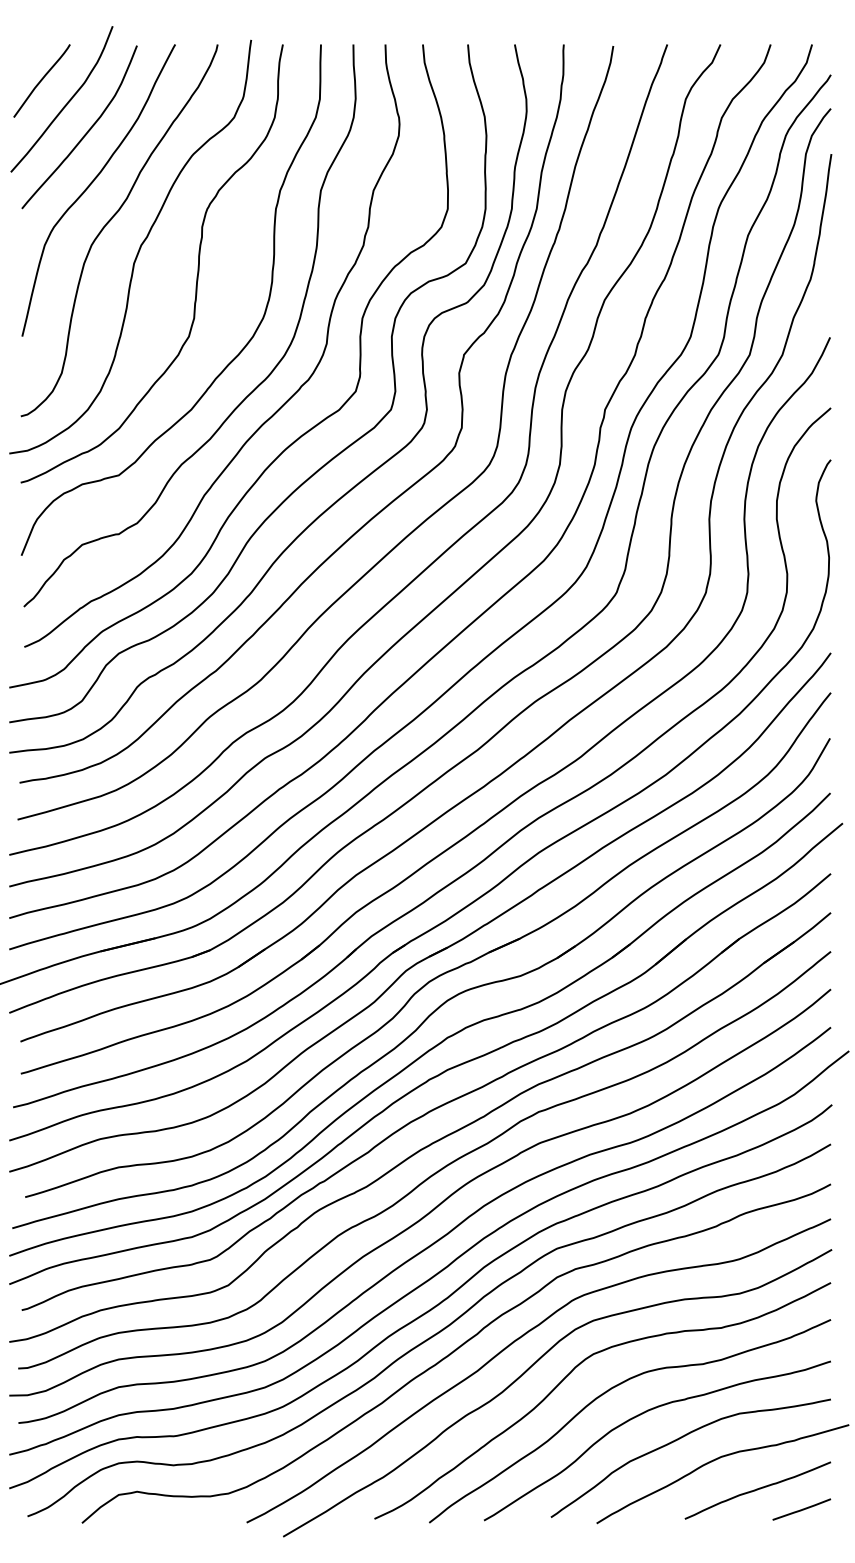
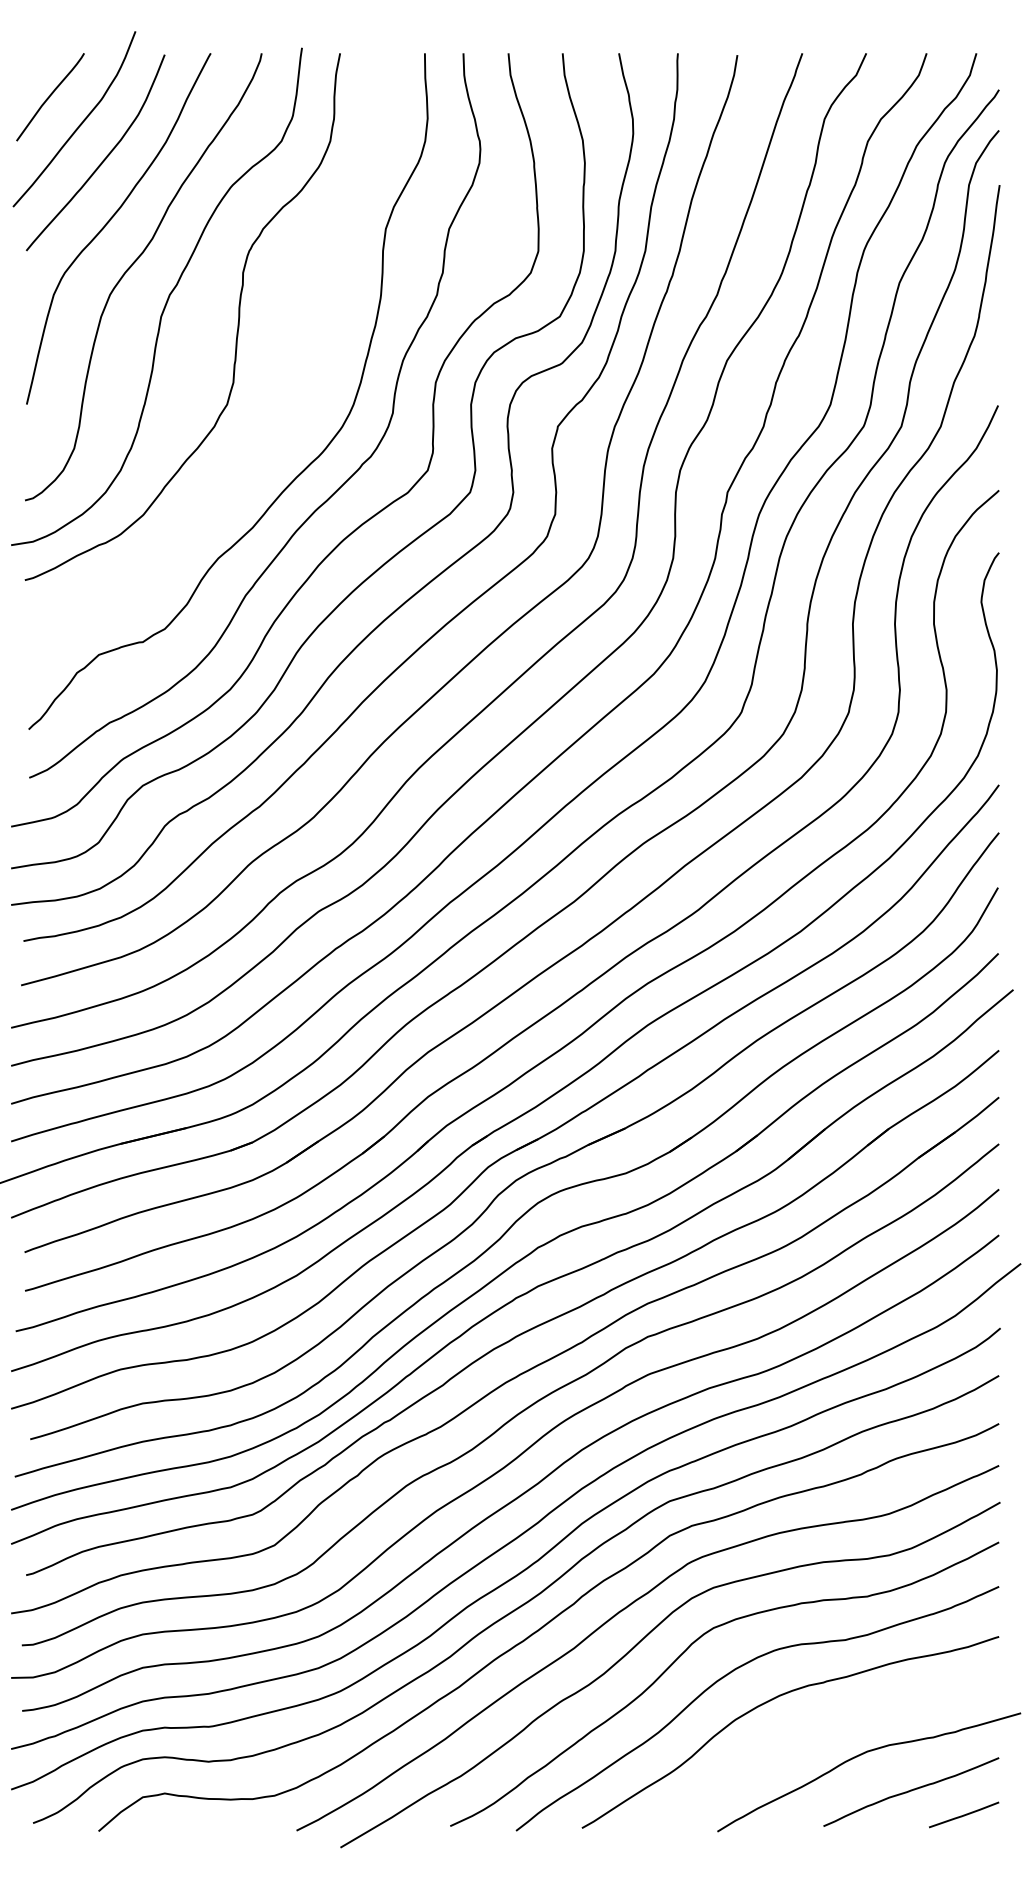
curve: (231, 360) -> (278, 433), removed
curve: (678, 1440) -> (815, 1731), removed

